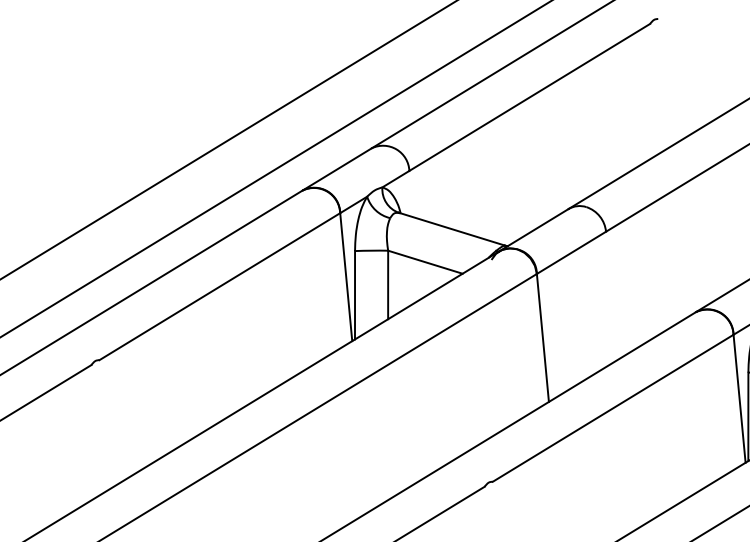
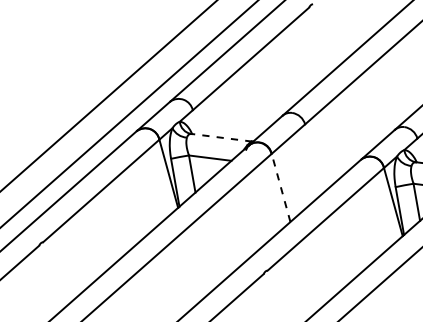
line: (452, 228) -> (221, 137), solid -> dashed
line: (542, 336) -> (280, 187), solid -> dashed

